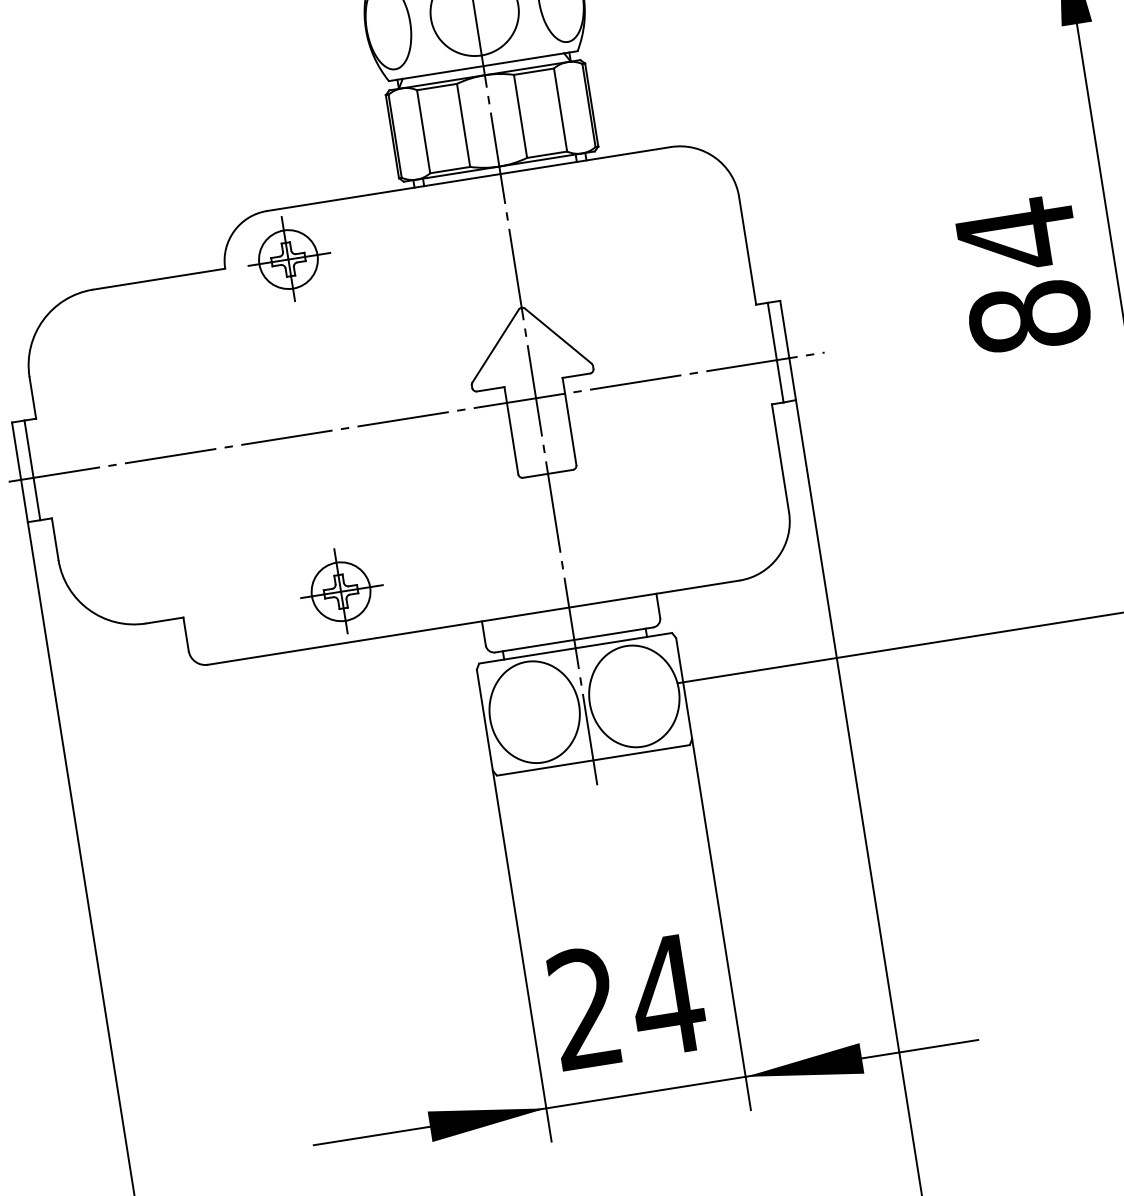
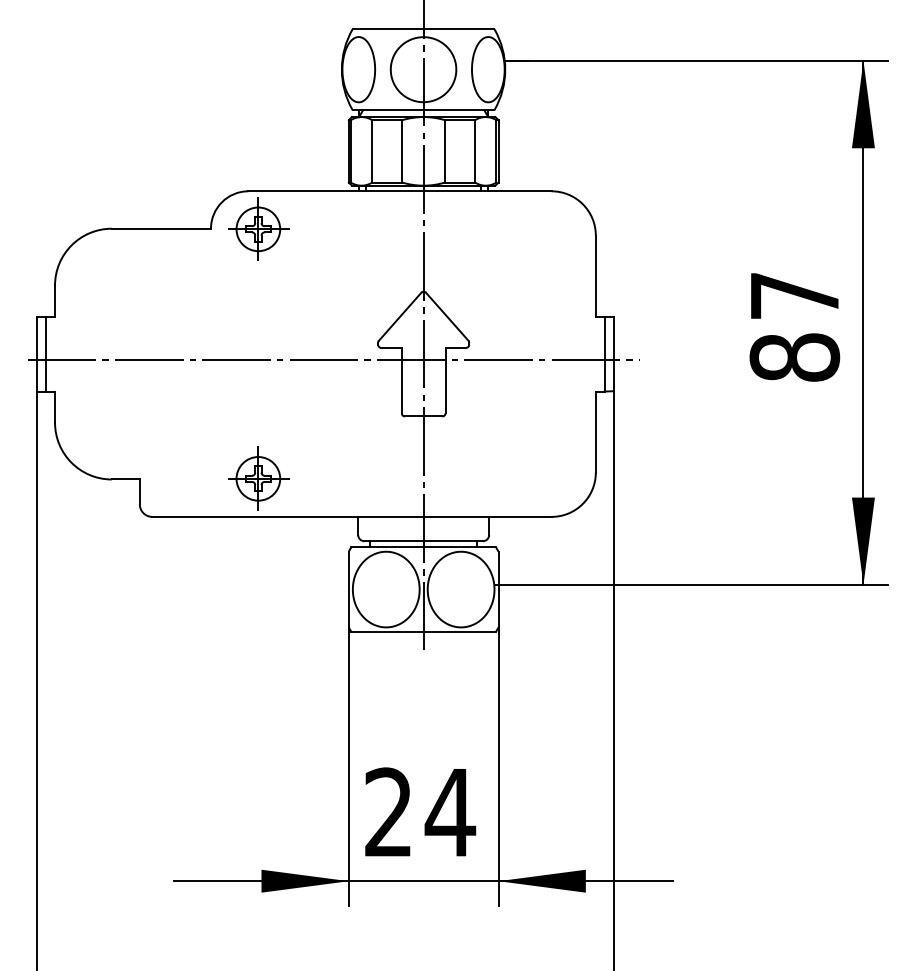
text: (1016, 234) -> (794, 295), 84 -> 87

